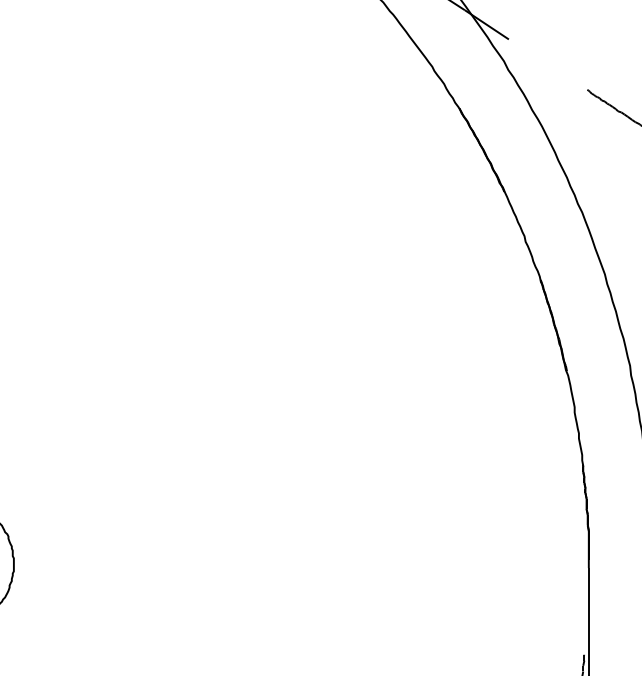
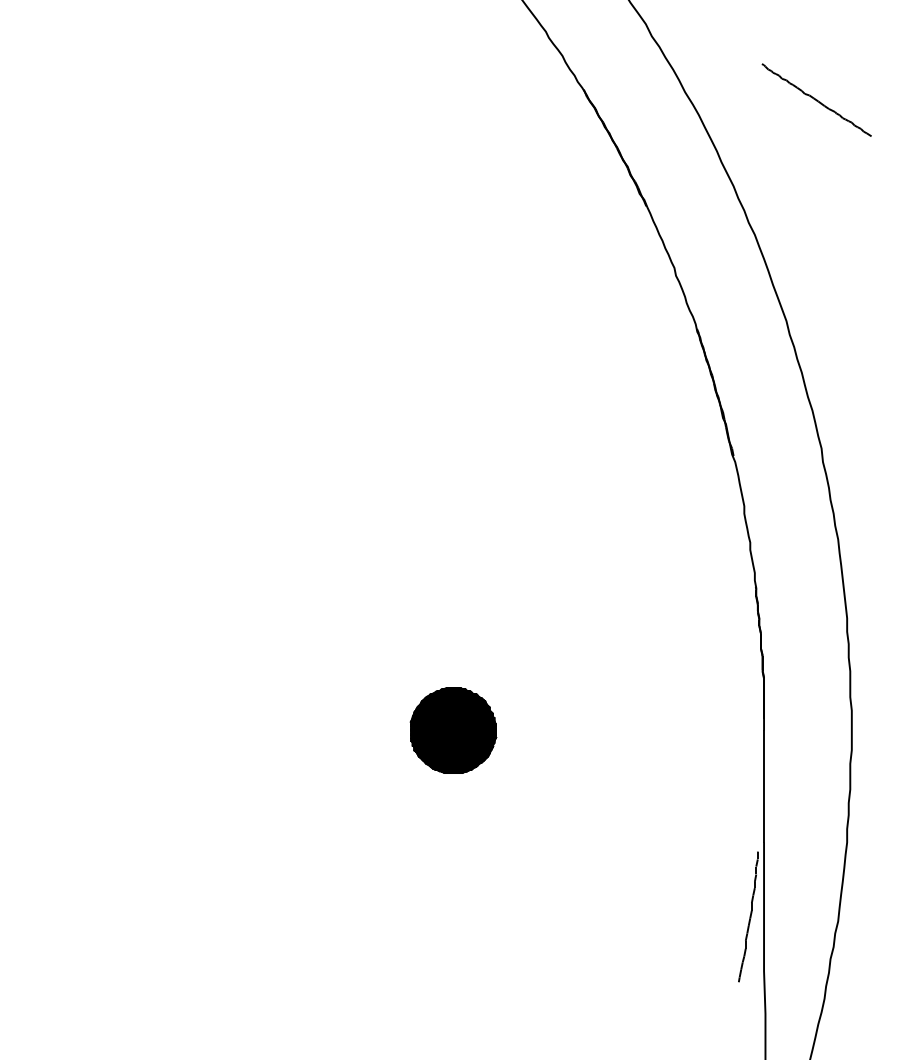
part: (365, 568) -> (453, 730), added

